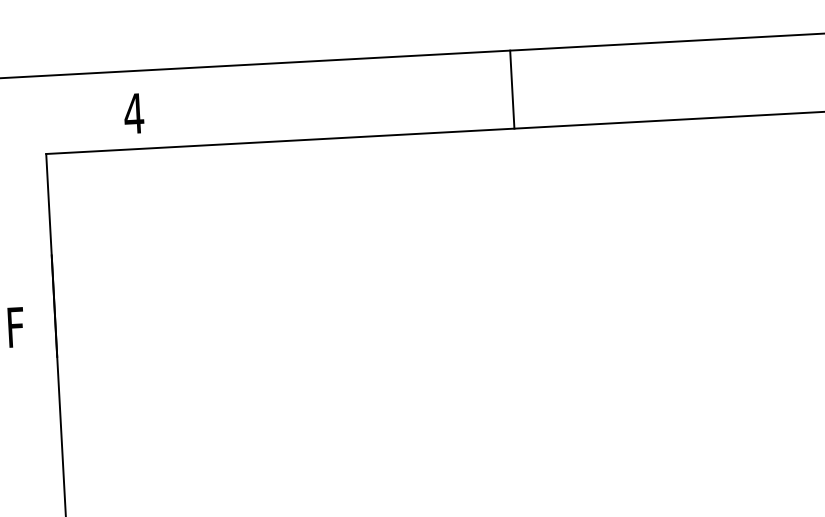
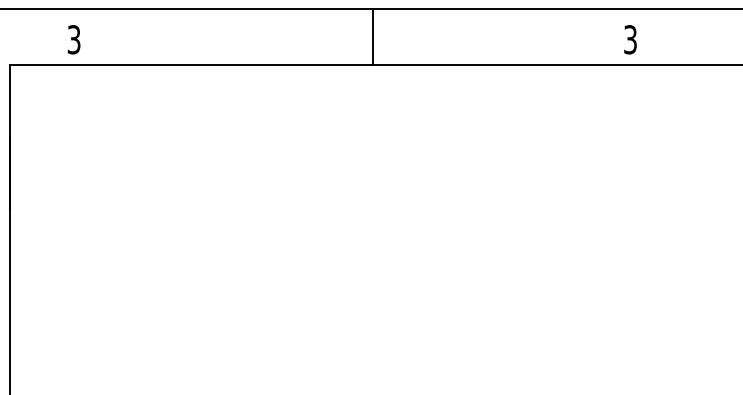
line: (513, 89) -> (373, 37), moved
text: (134, 113) -> (74, 39), 4 -> 3

